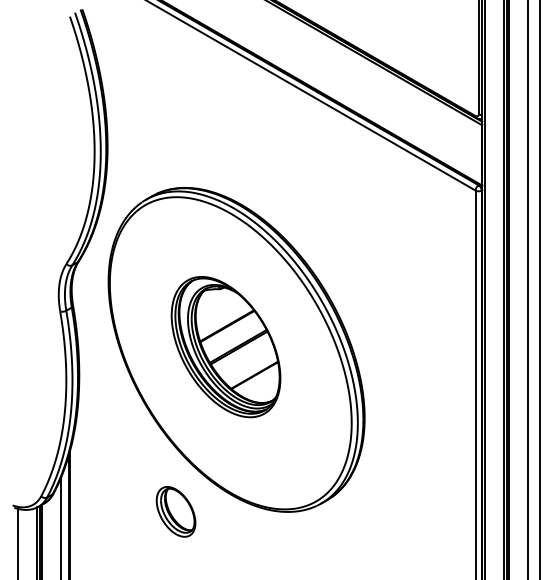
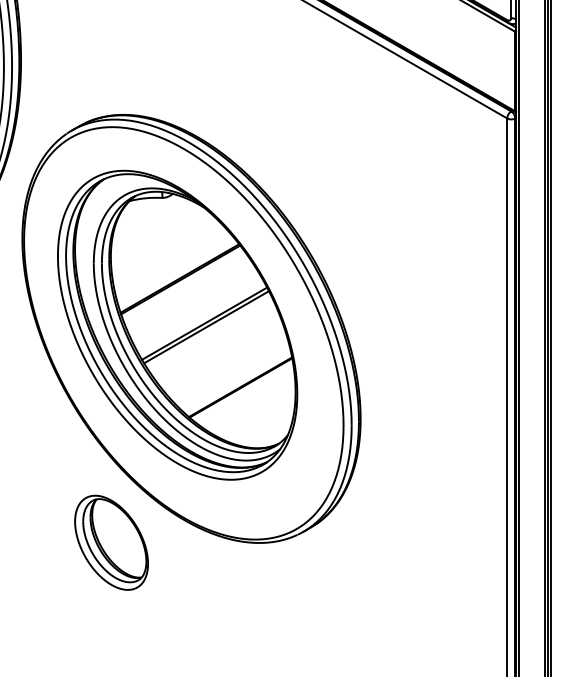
part: (225, 346) -> (176, 324), size x1.67
part: (175, 511) -> (110, 542), size x1.43

